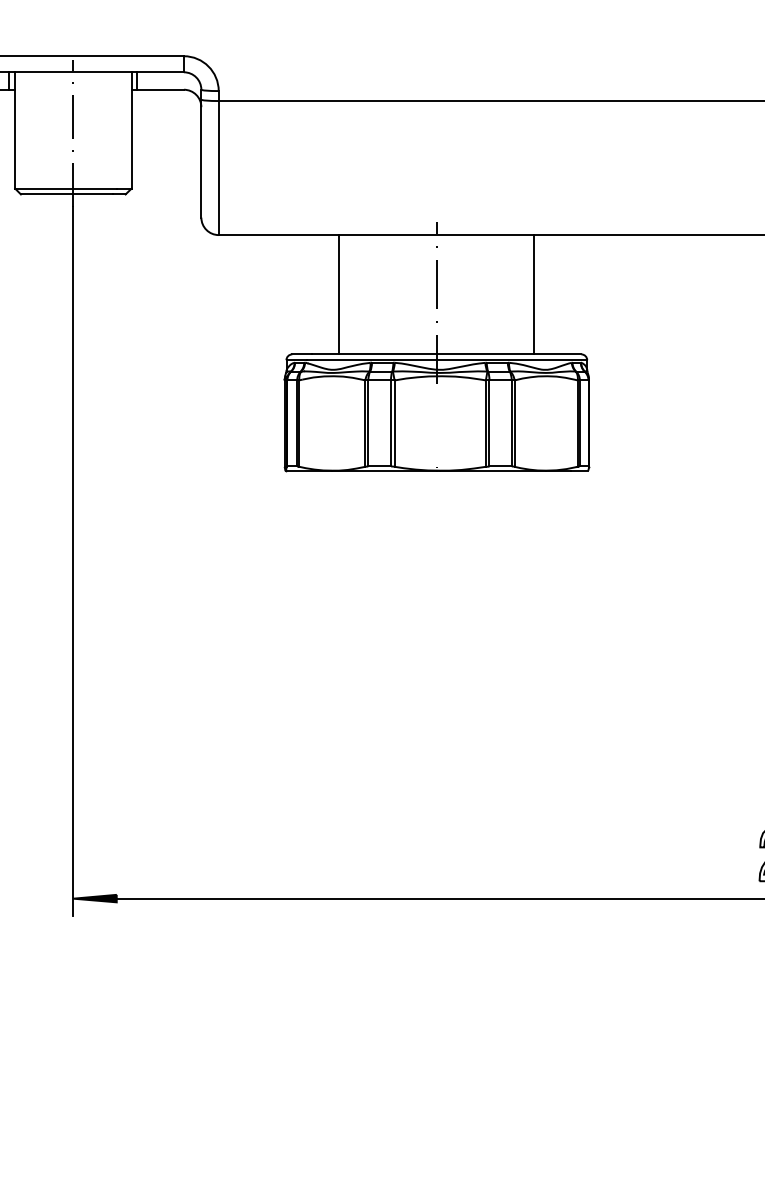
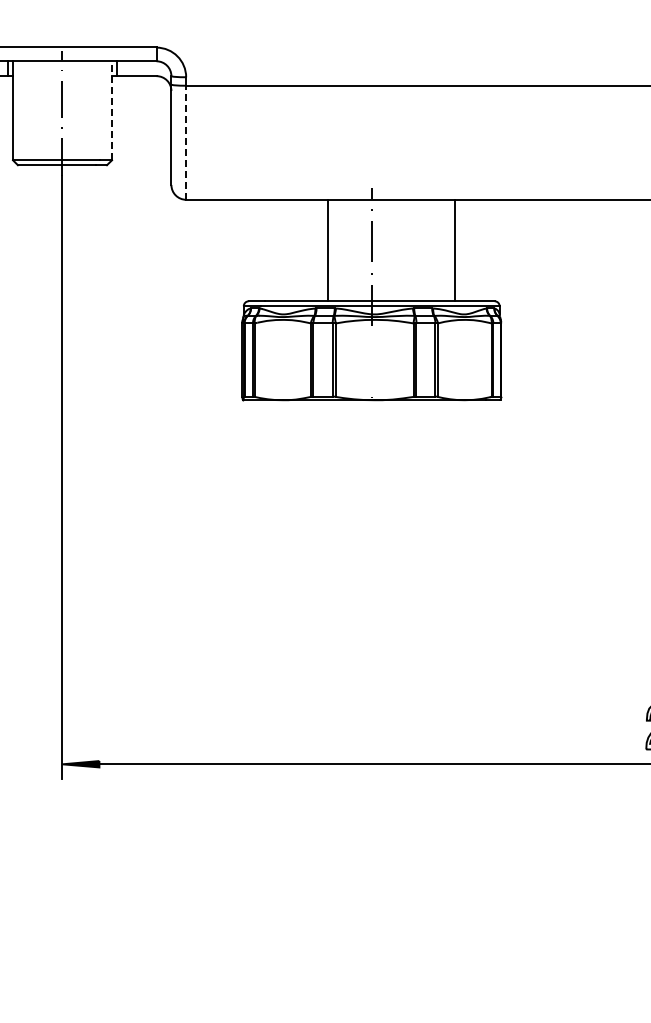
line: (132, 130) -> (112, 110), solid -> dashed
line: (219, 167) -> (186, 142), solid -> dashed
line: (339, 294) -> (327, 250), moved

